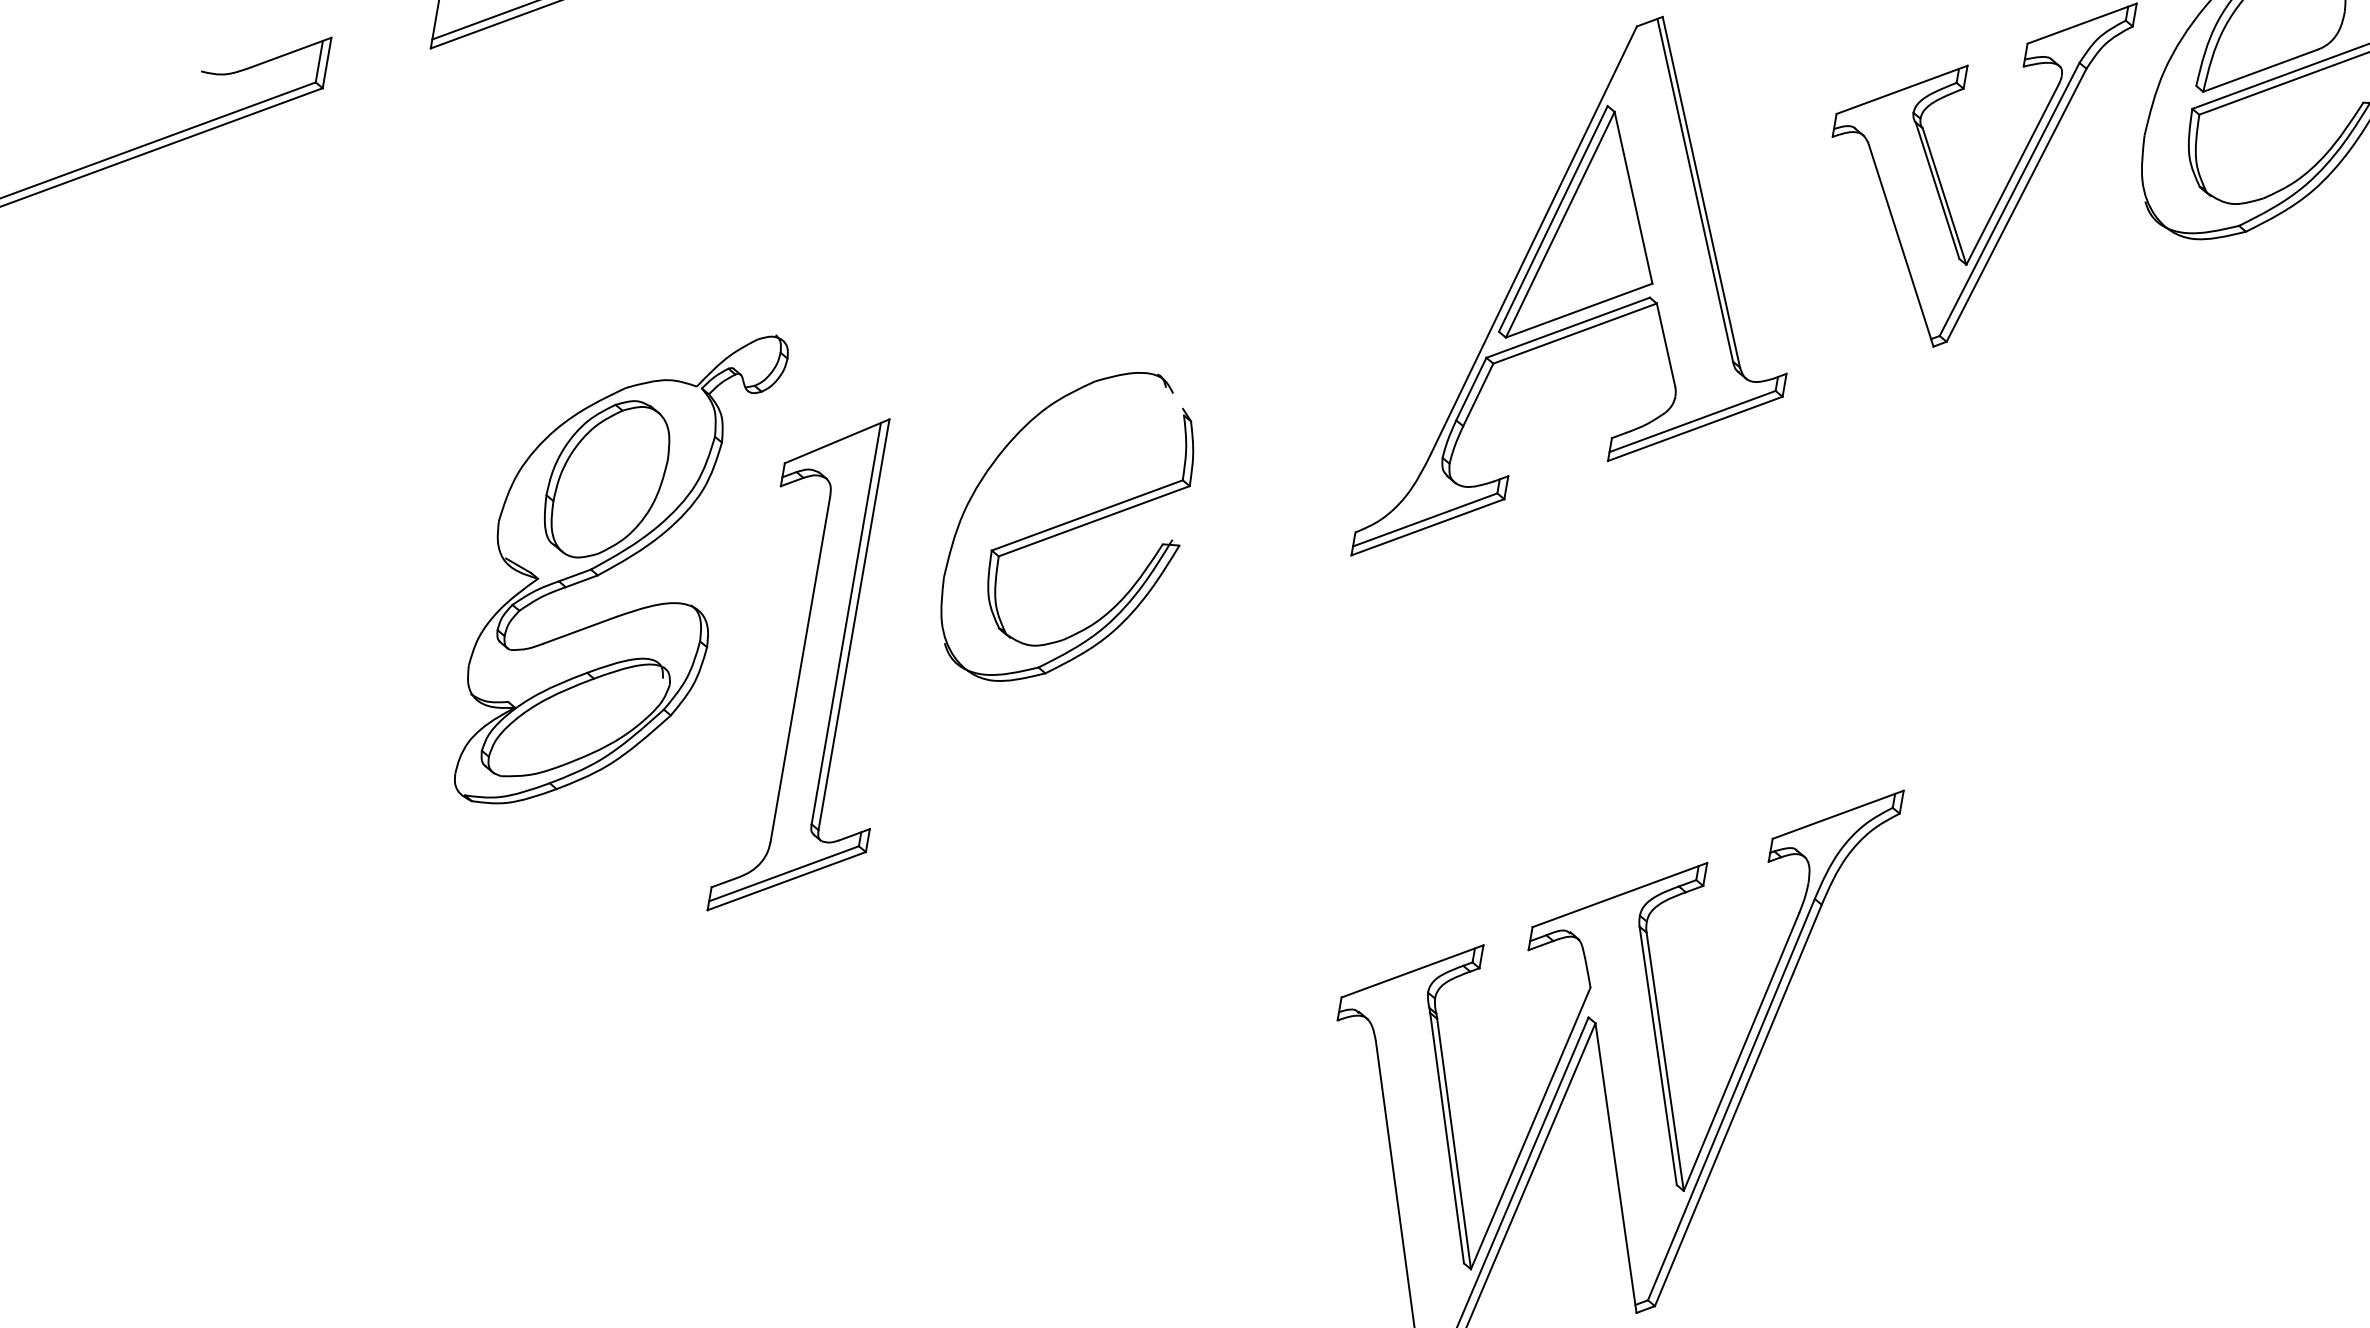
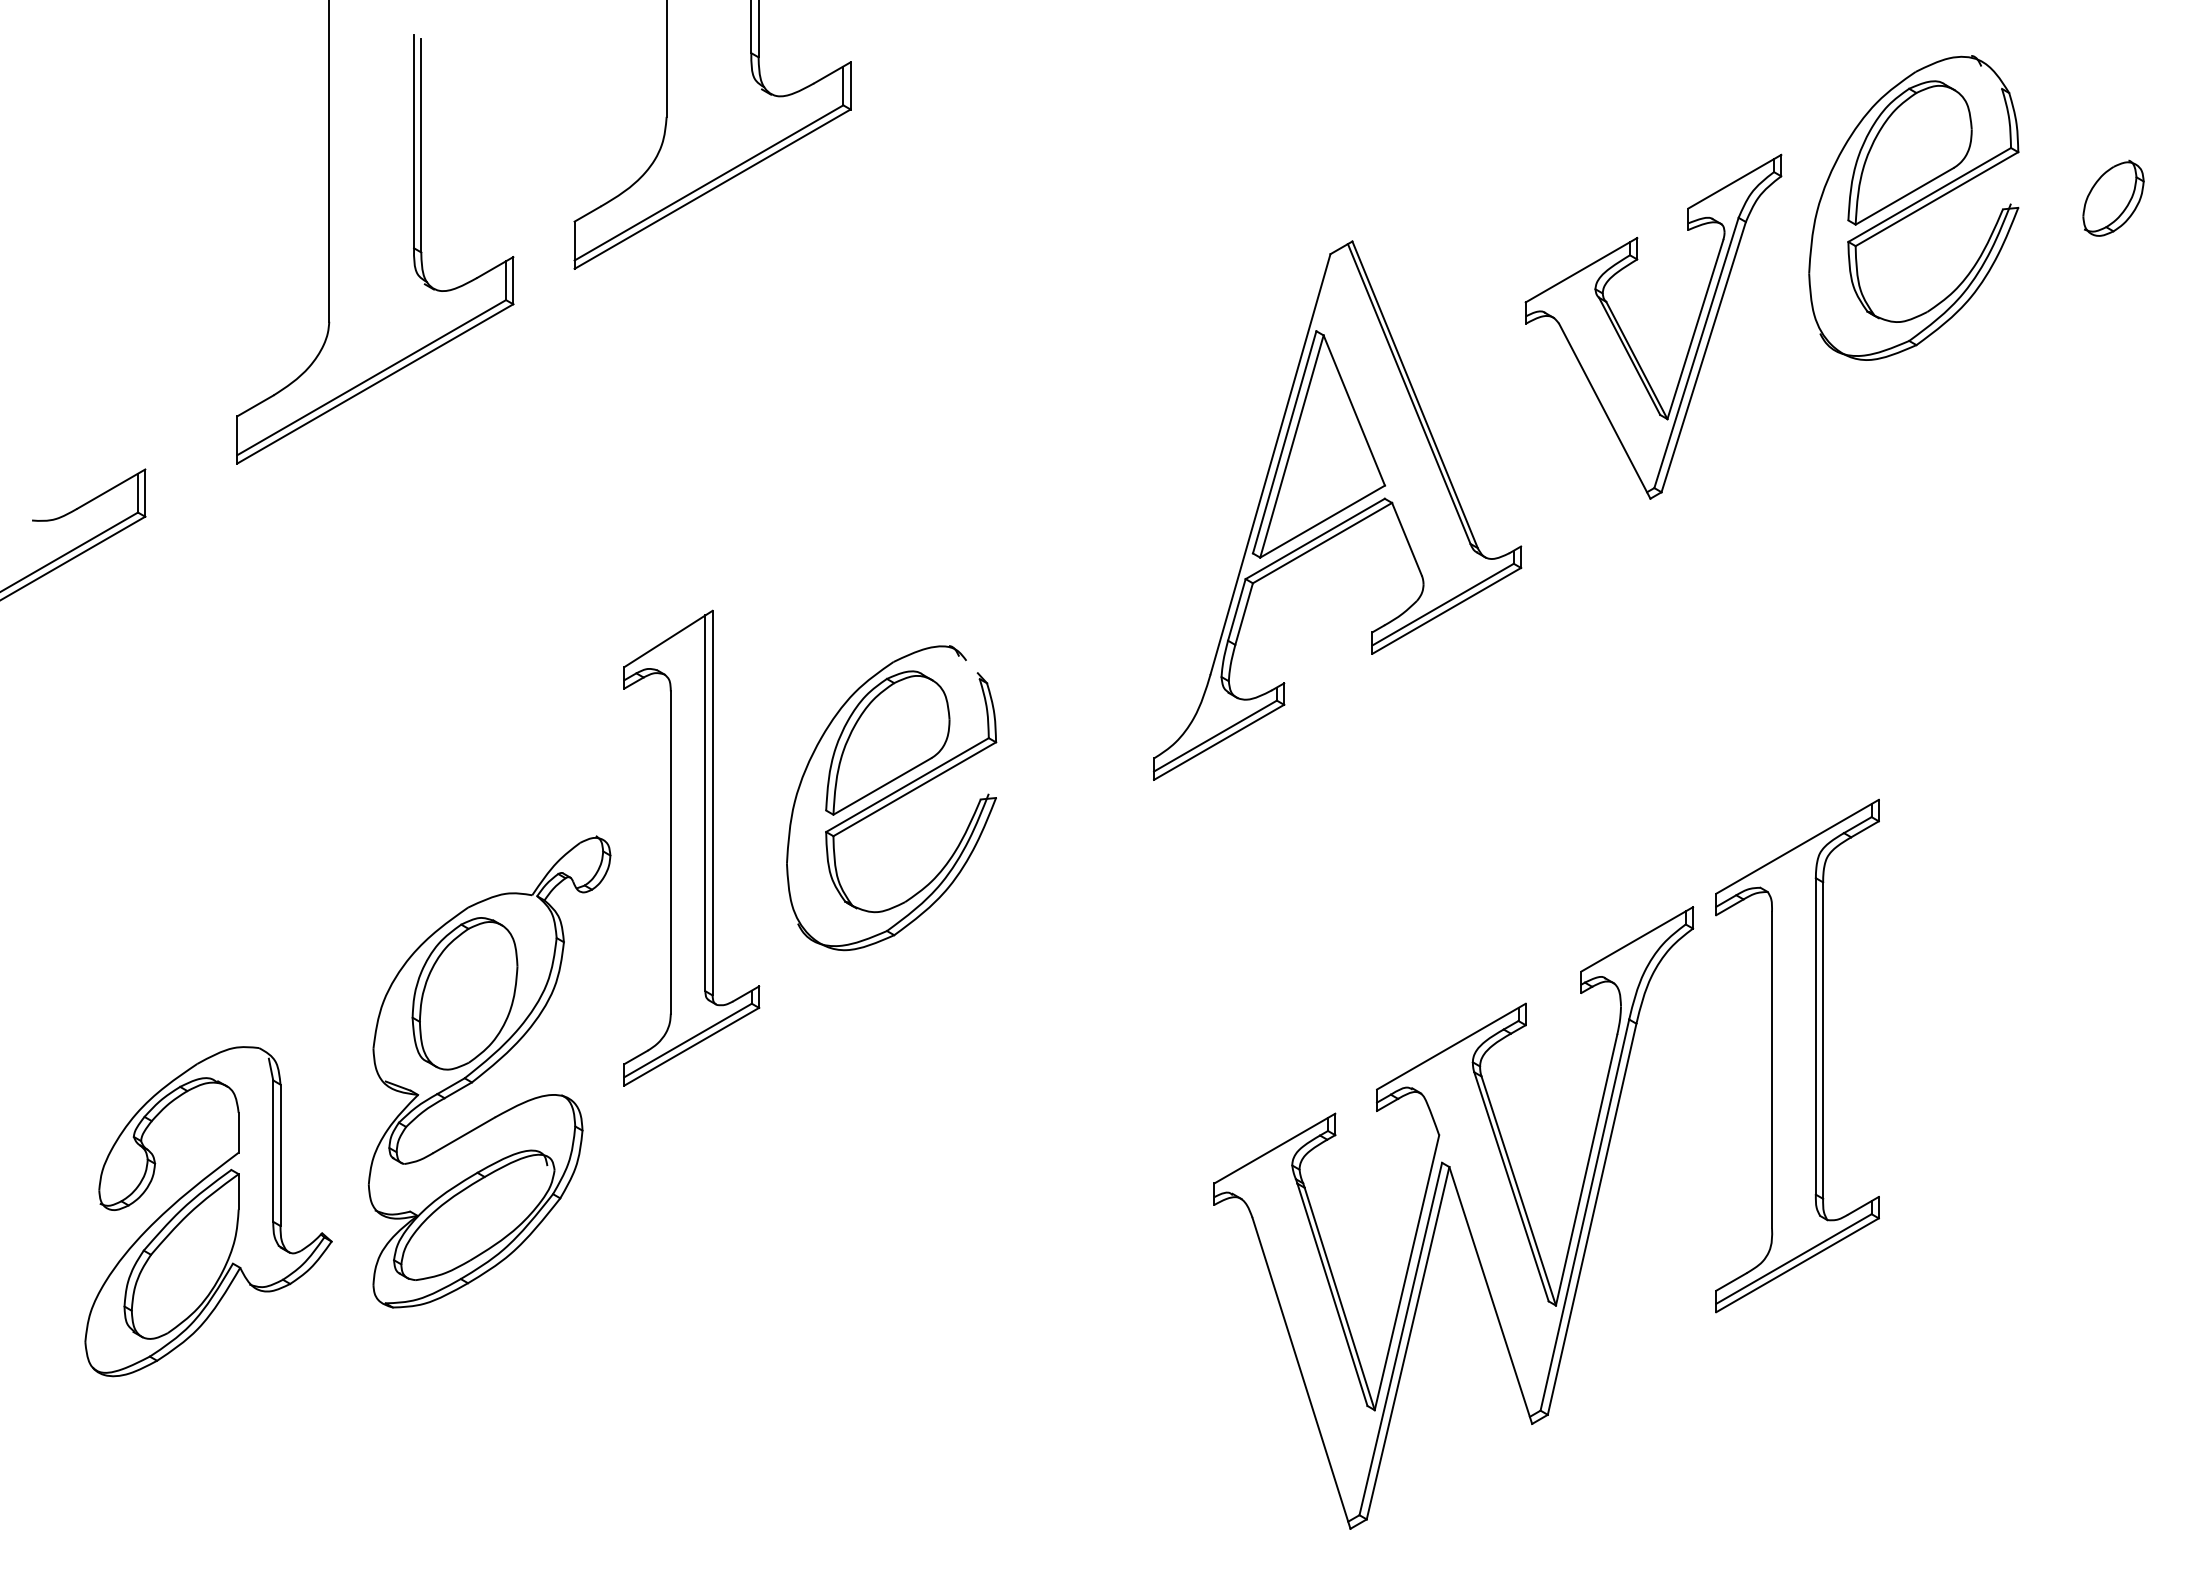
part: (1073, 466) -> (887, 742), added
part: (618, 566) -> (489, 1071), moved
part: (823, 668) -> (691, 847), moved
part: (262, 841) -> (208, 1211), added
part: (1987, 968) -> (1797, 1055), added

